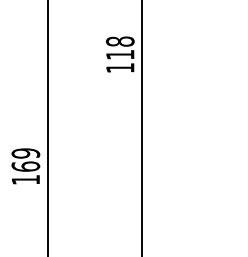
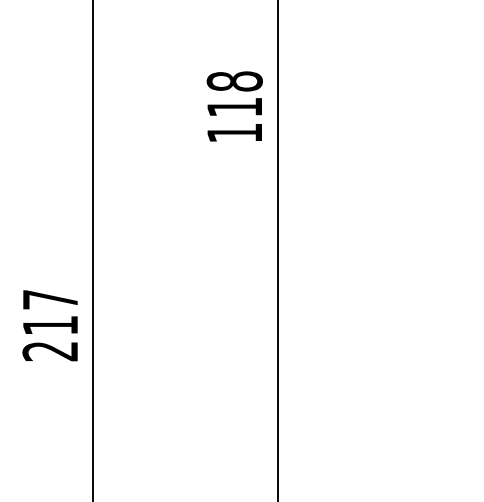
text: (25, 166) -> (49, 325), 169 -> 217

